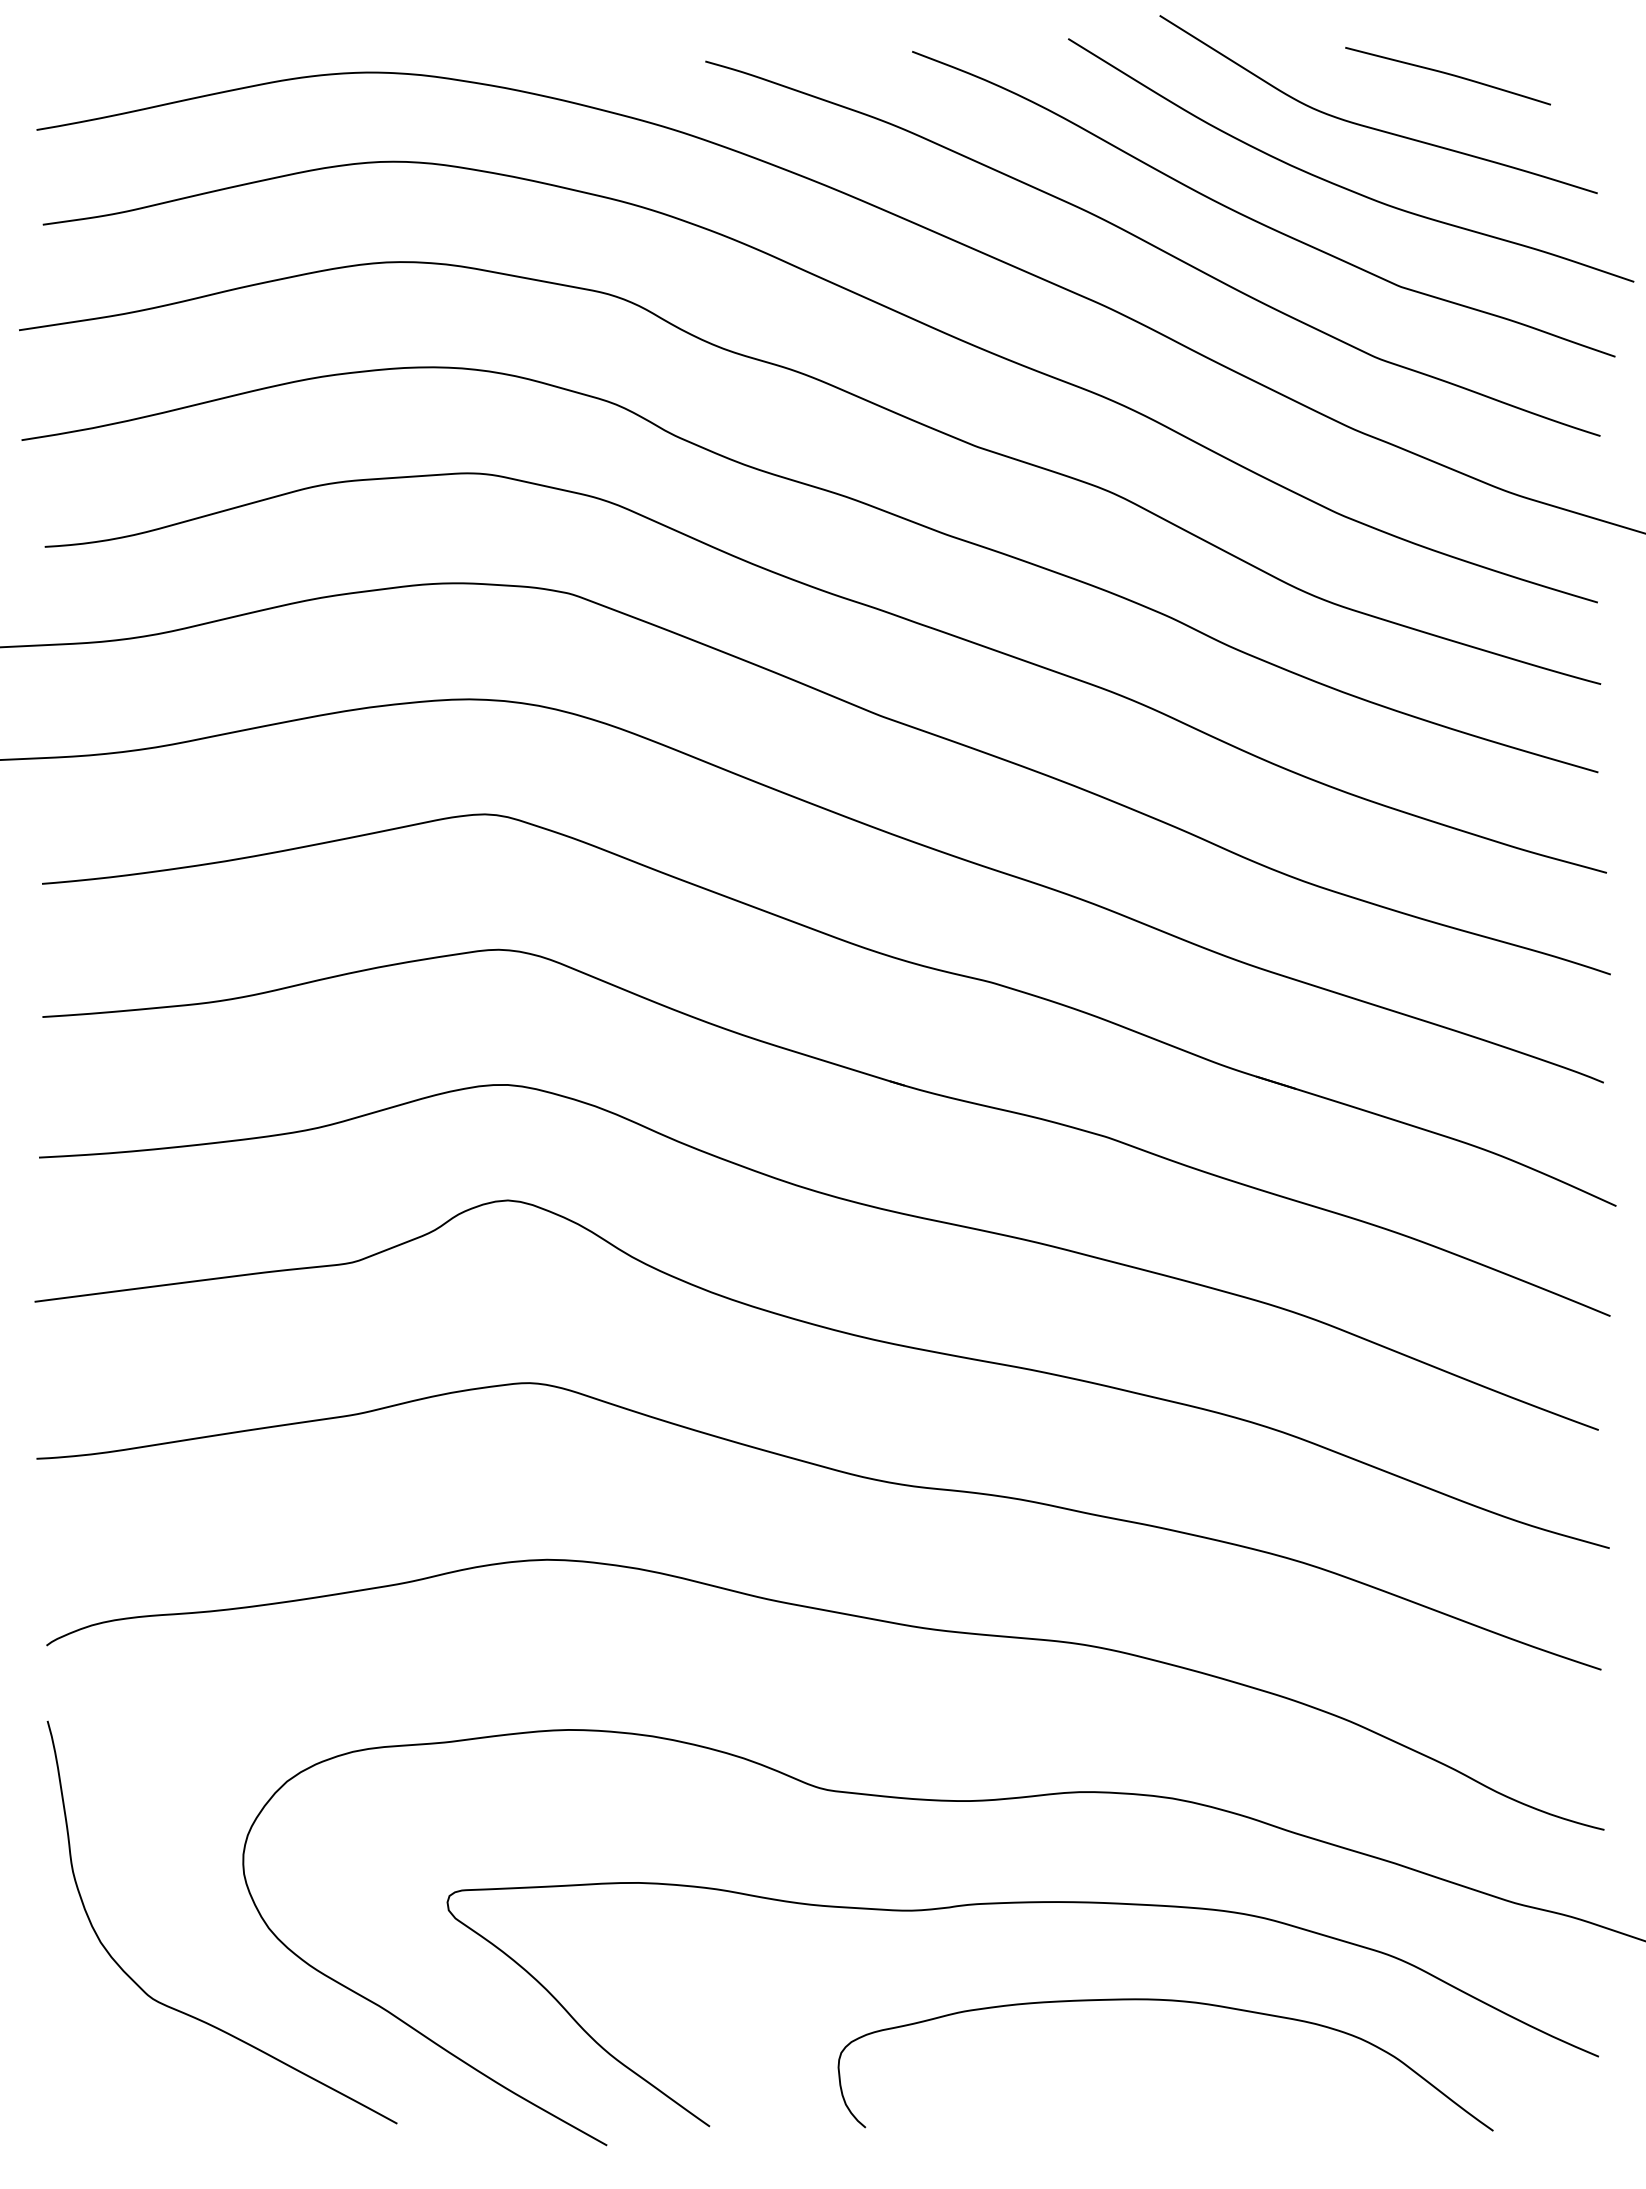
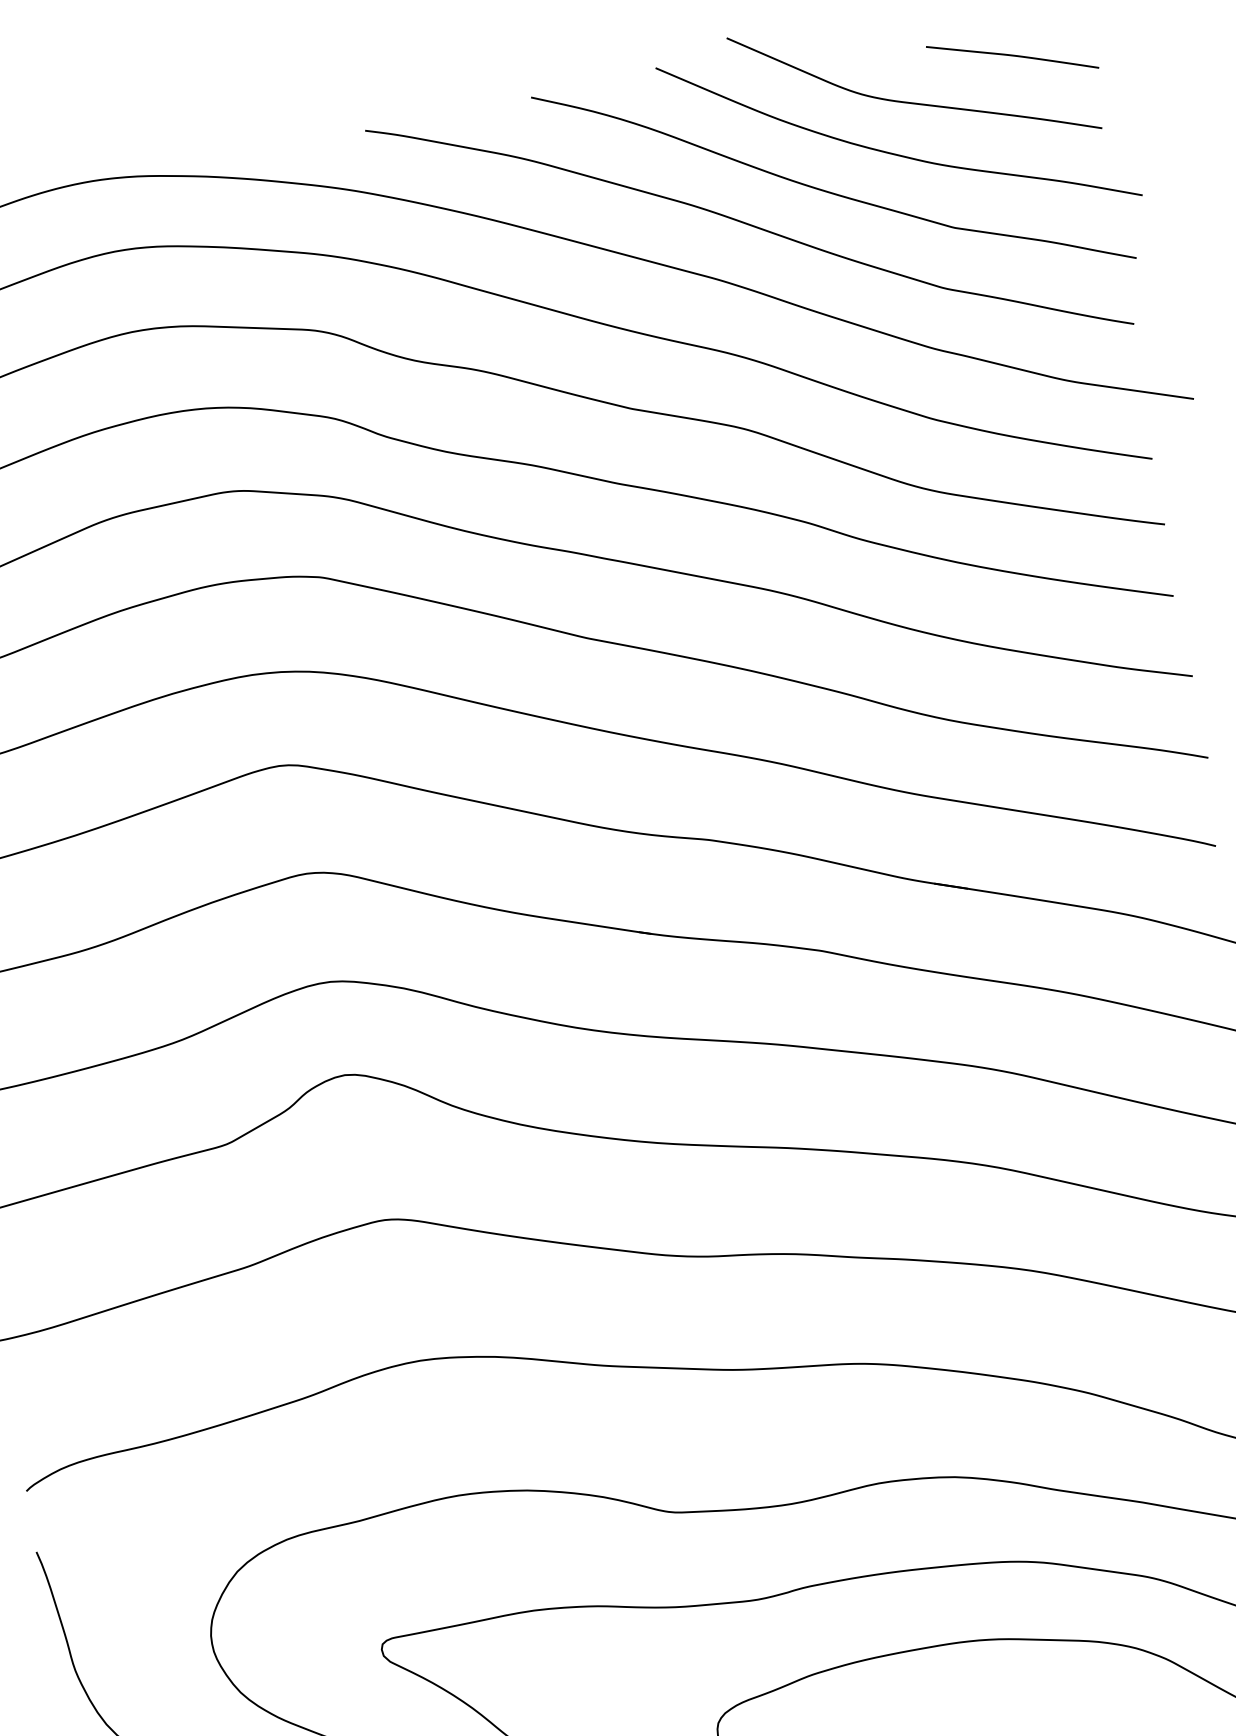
curve: (1447, 74) -> (1011, 56), moved

